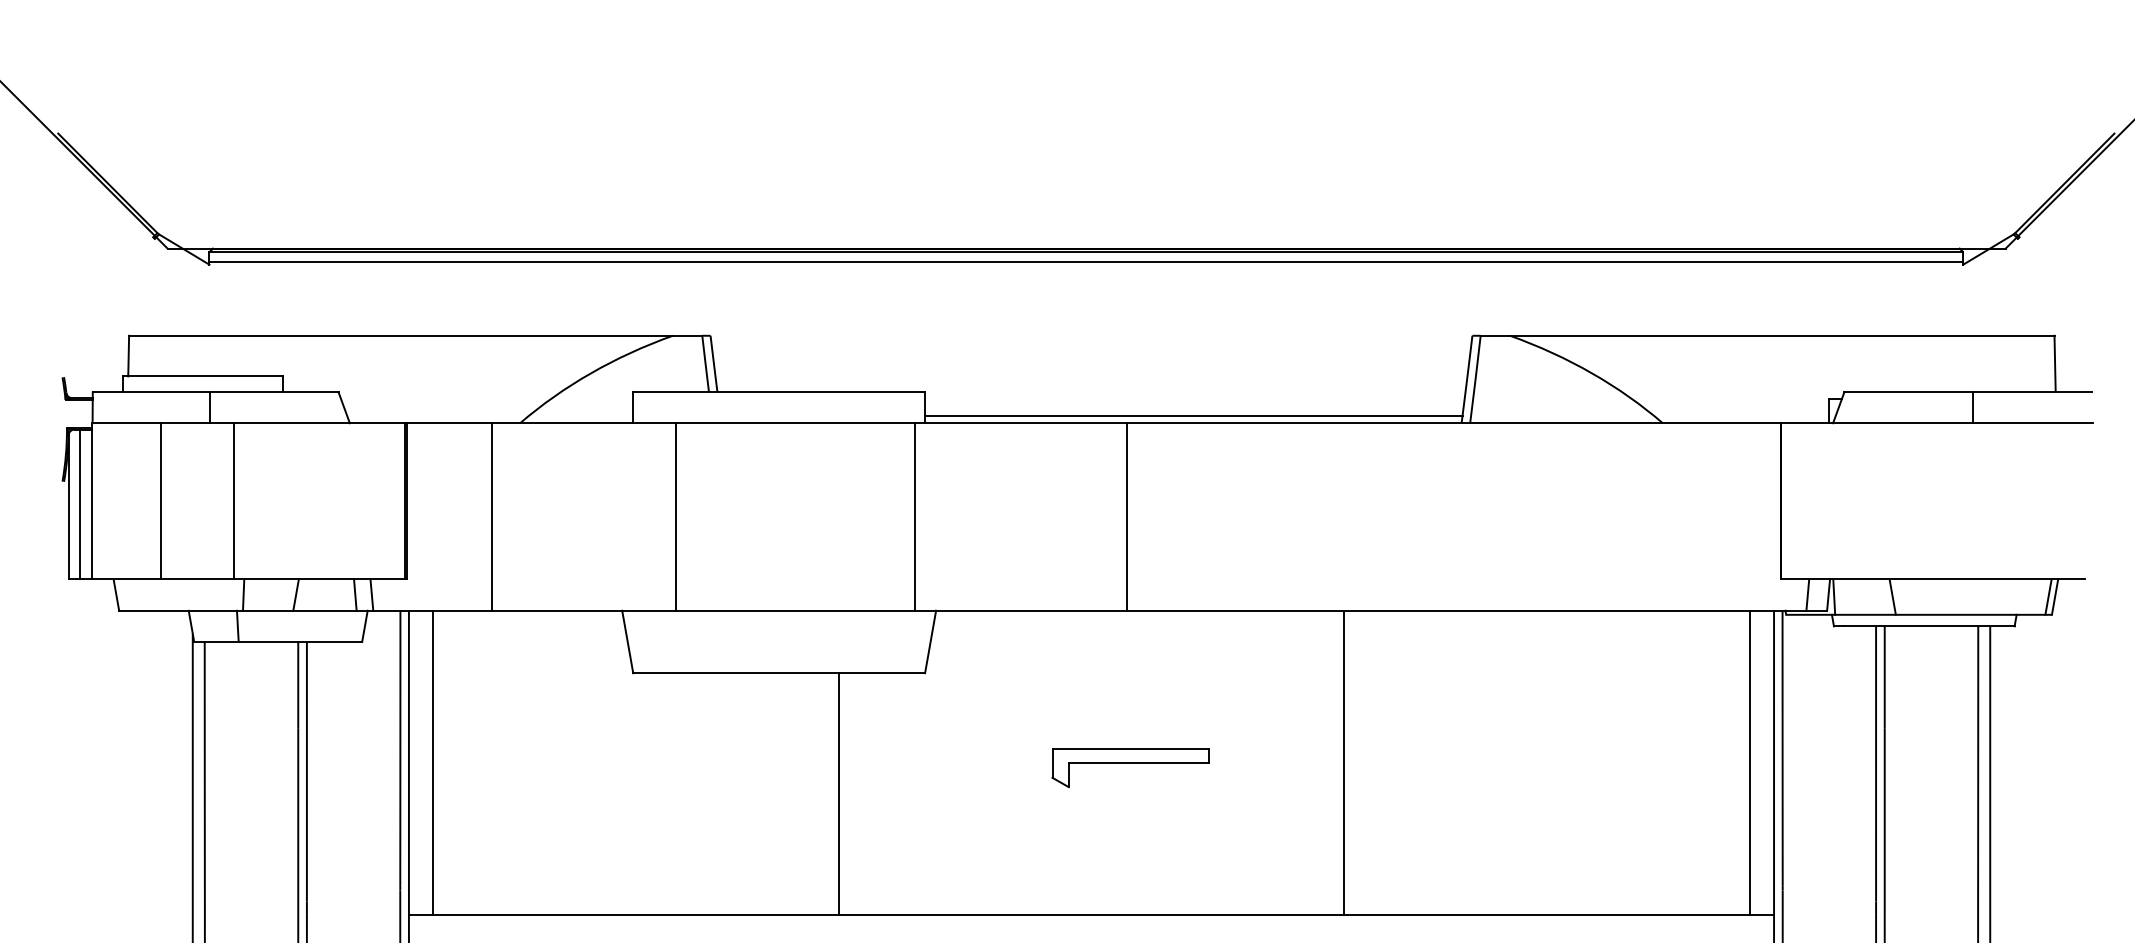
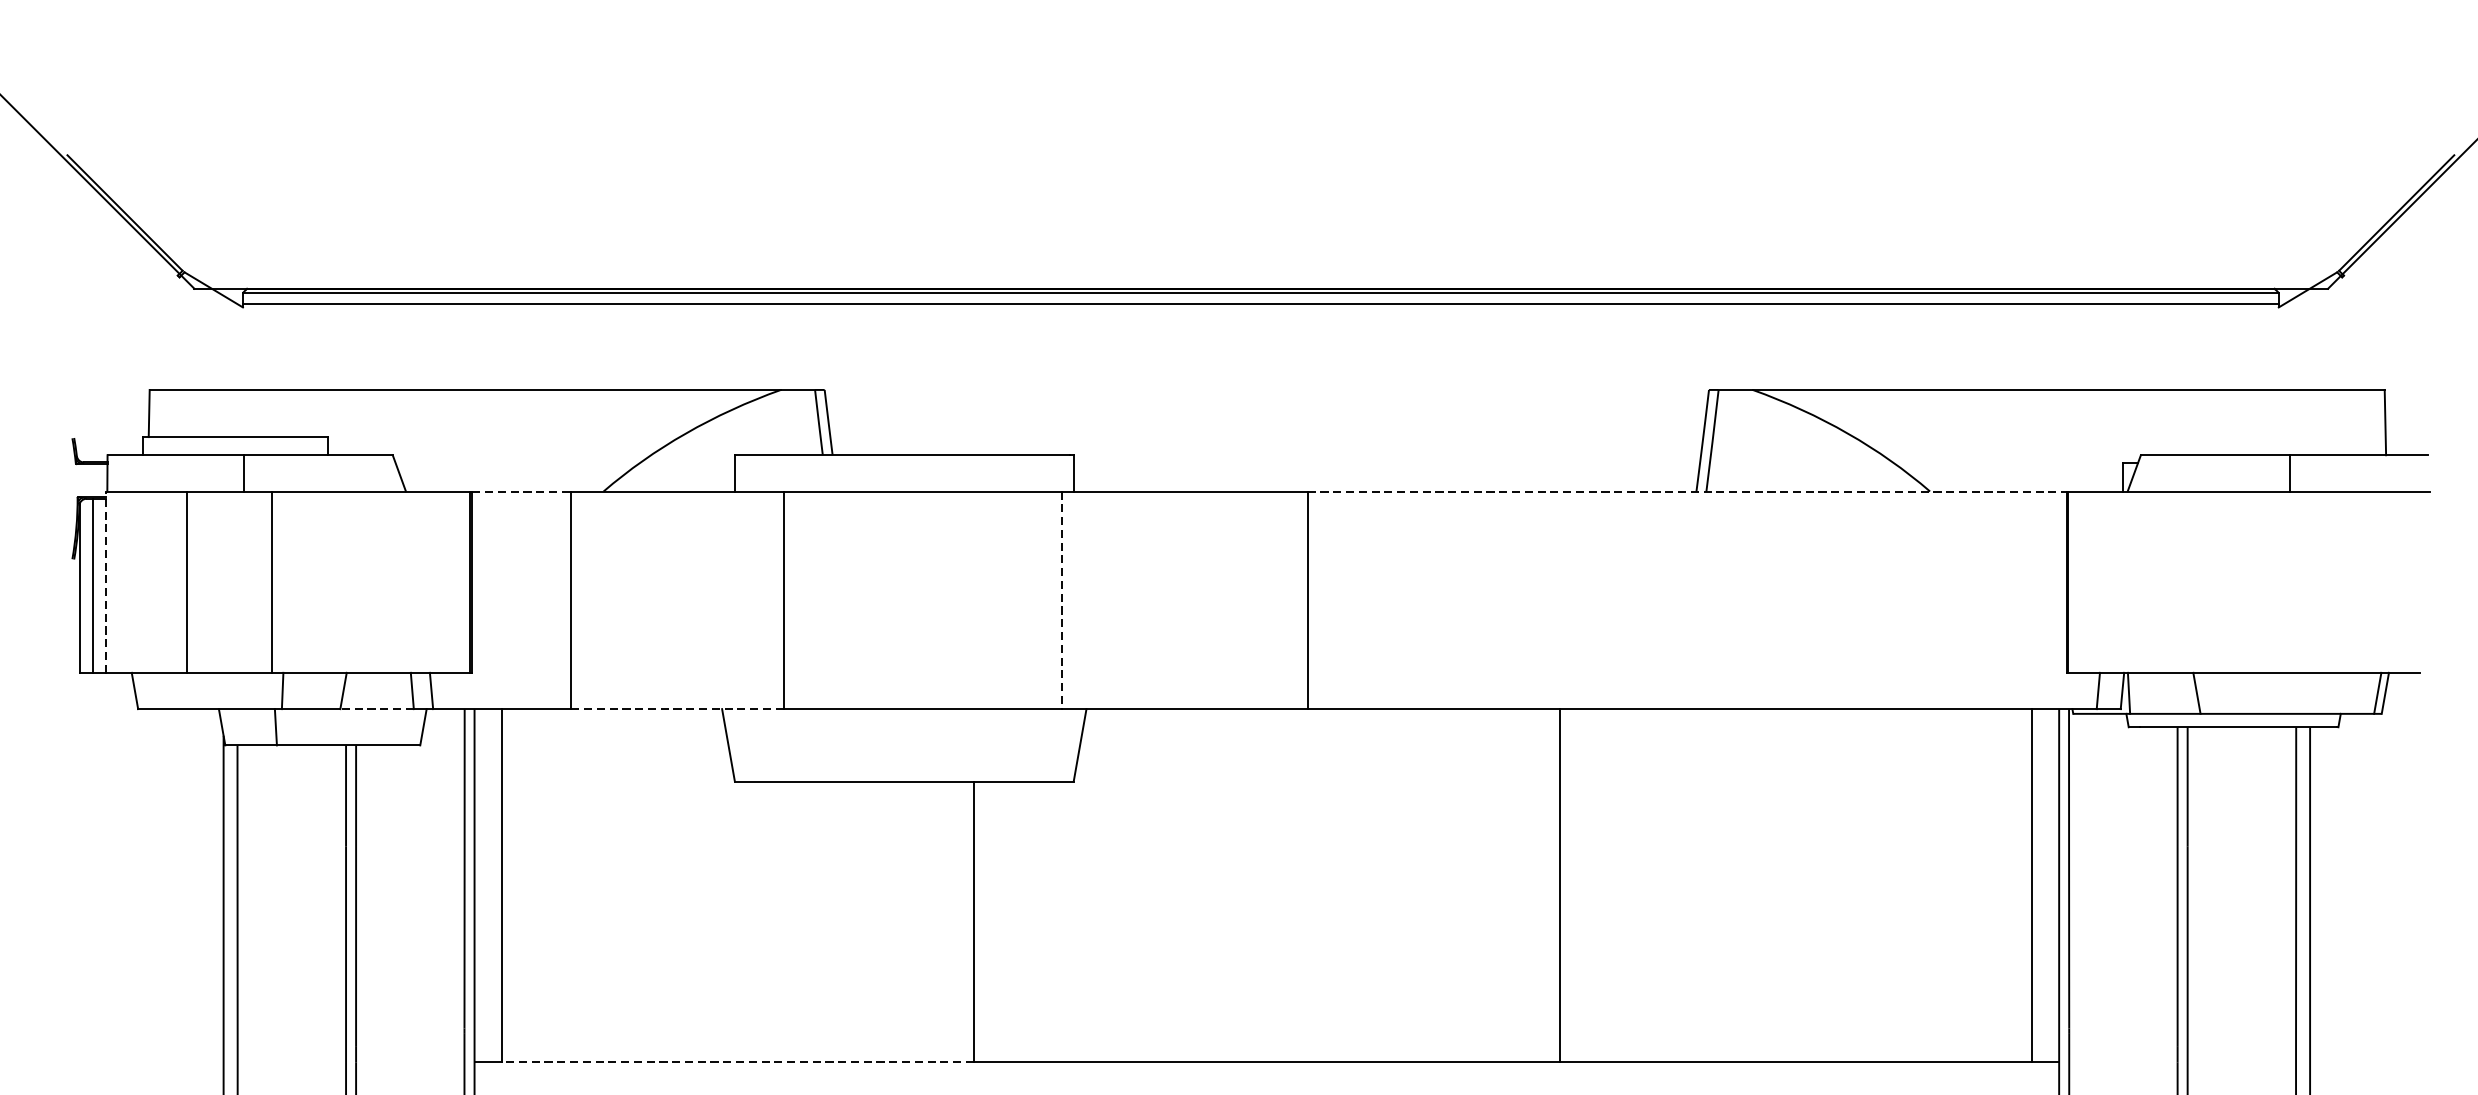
line: (1193, 416) -> (1385, 483), removed
line: (449, 423) -> (521, 491), solid -> dashed
line: (1454, 423) -> (1688, 491), solid -> dashed
line: (91, 500) -> (106, 581), solid -> dashed
line: (915, 517) -> (1062, 600), solid -> dashed
line: (324, 610) -> (376, 708), solid -> dashed
line: (584, 610) -> (678, 708), solid -> dashed
part: (1130, 767) -> (1312, 891), removed
line: (635, 914) -> (737, 1061), solid -> dashed

